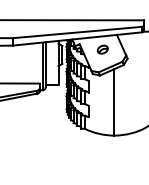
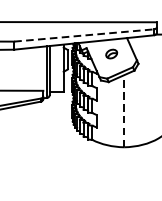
line: (77, 32) -> (84, 35), solid -> dashed
line: (114, 101) -> (124, 110), solid -> dashed

